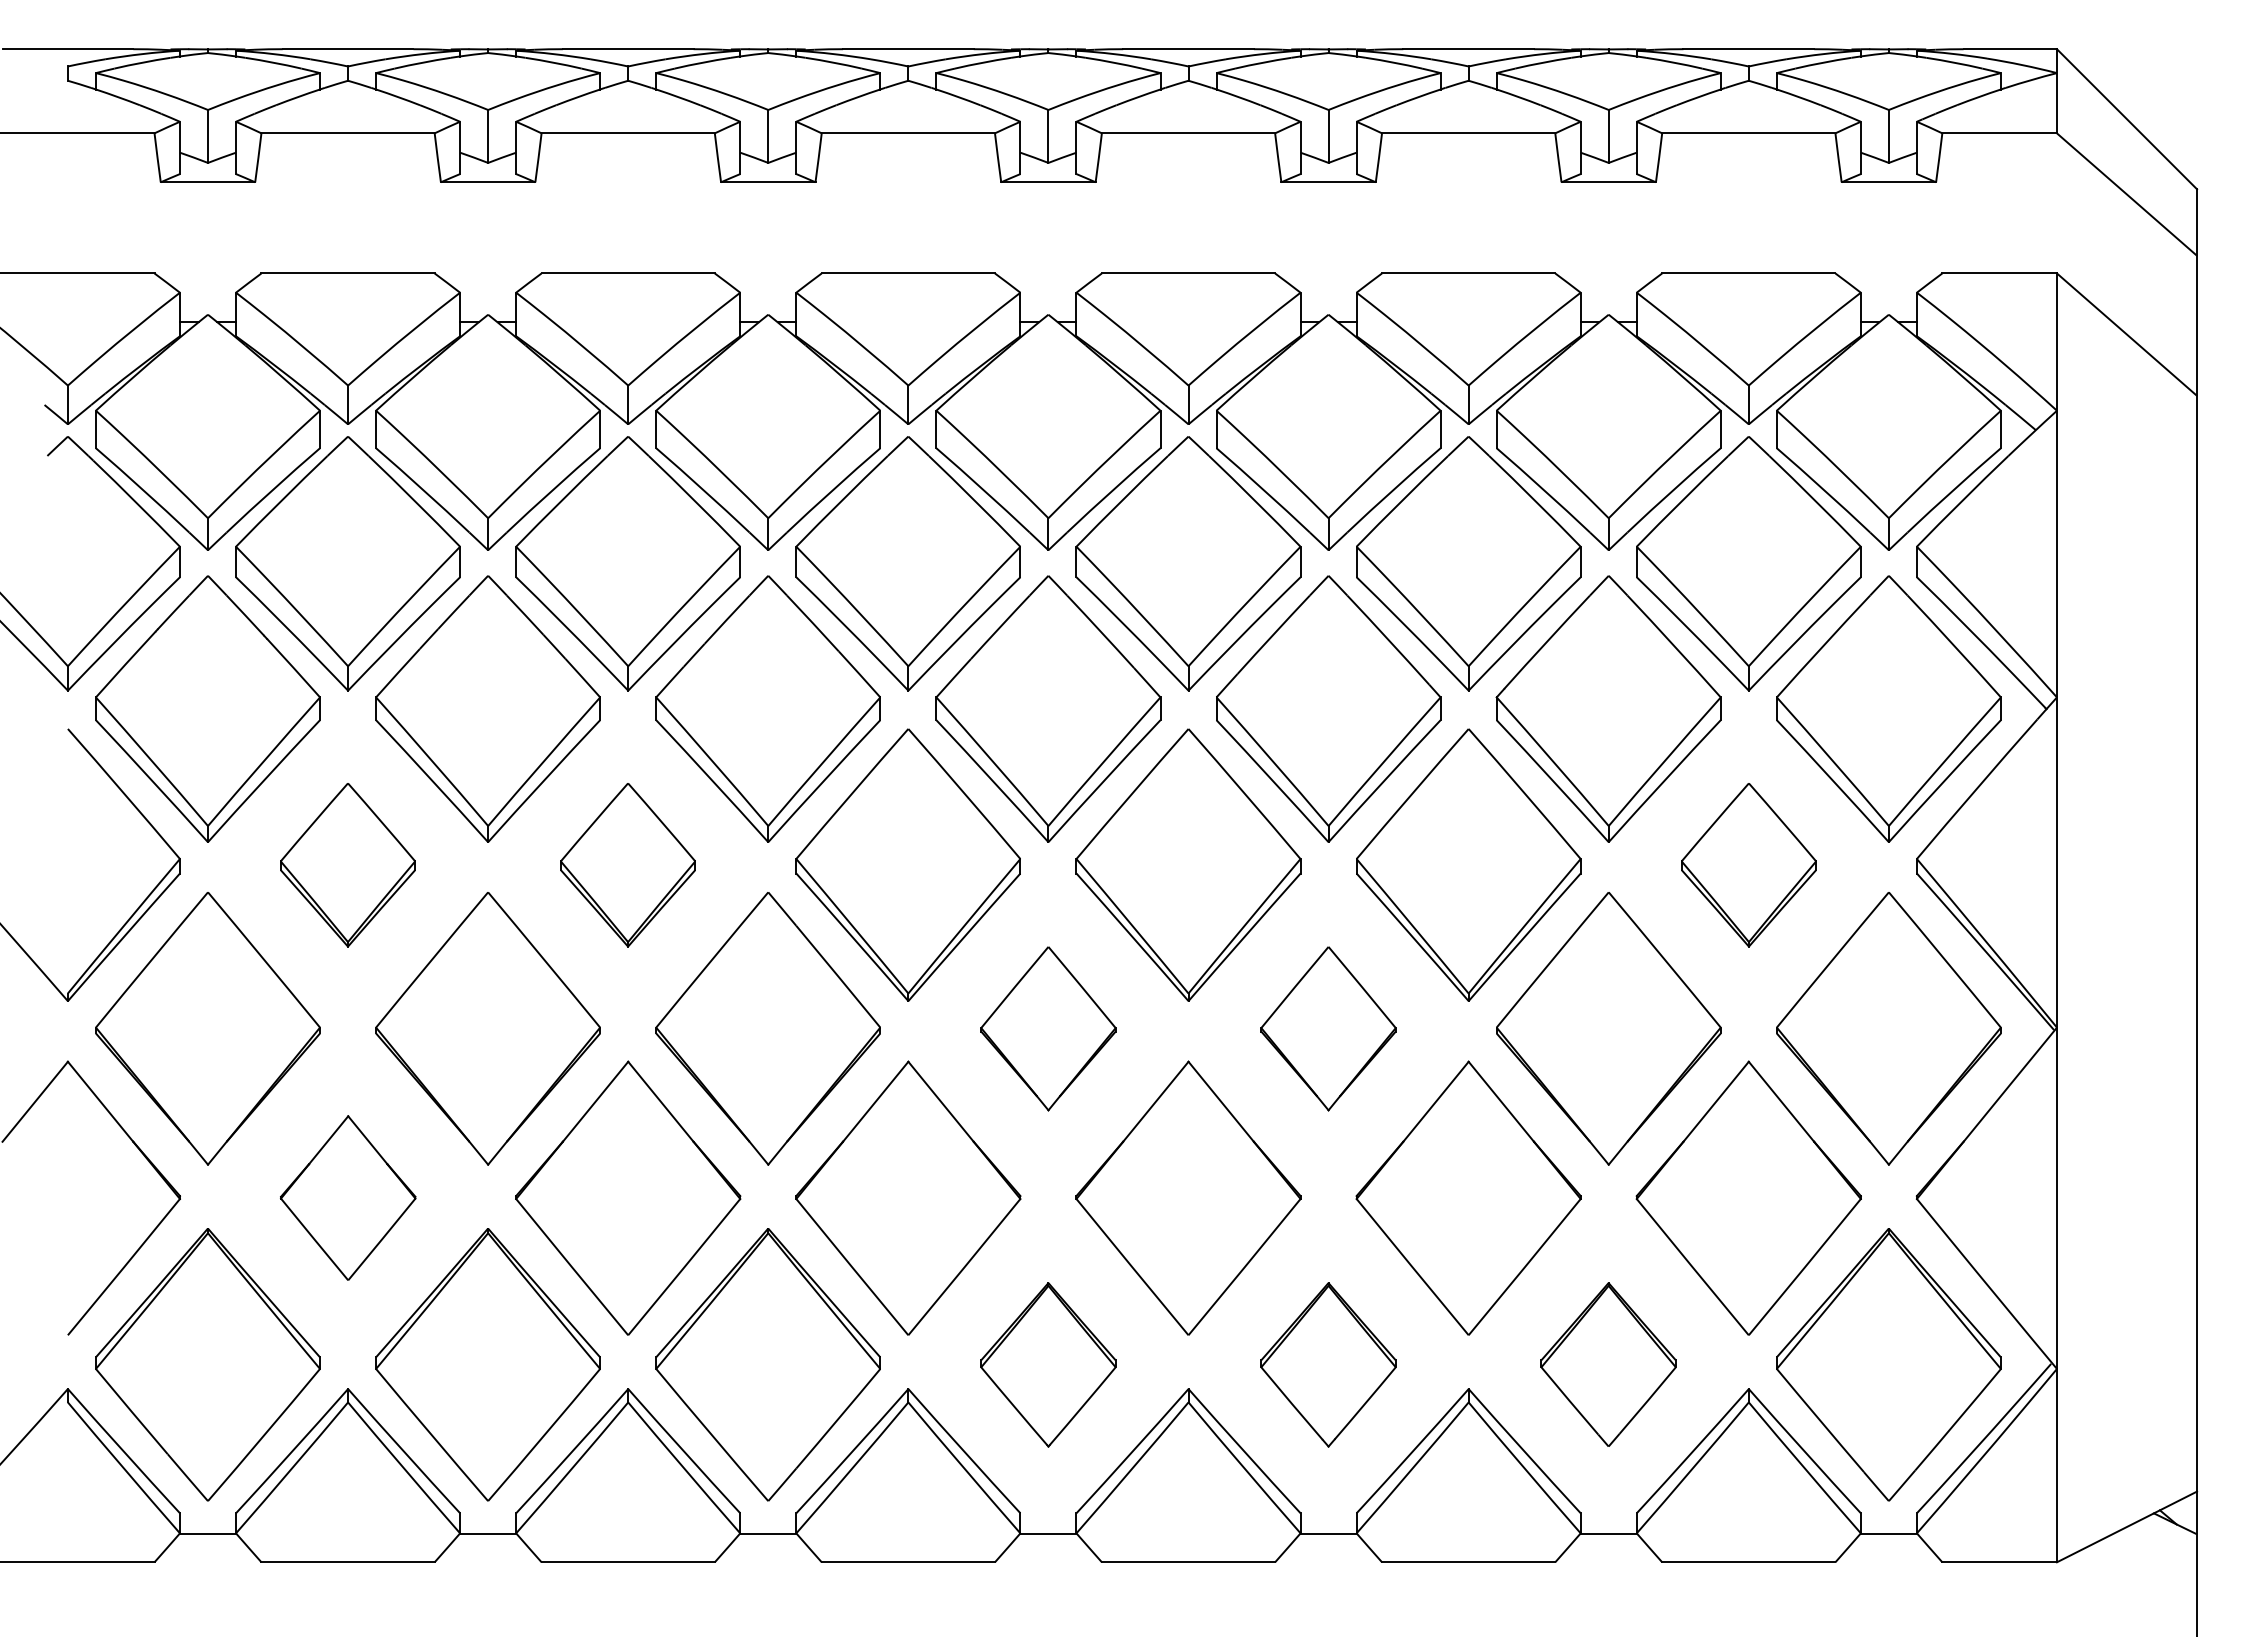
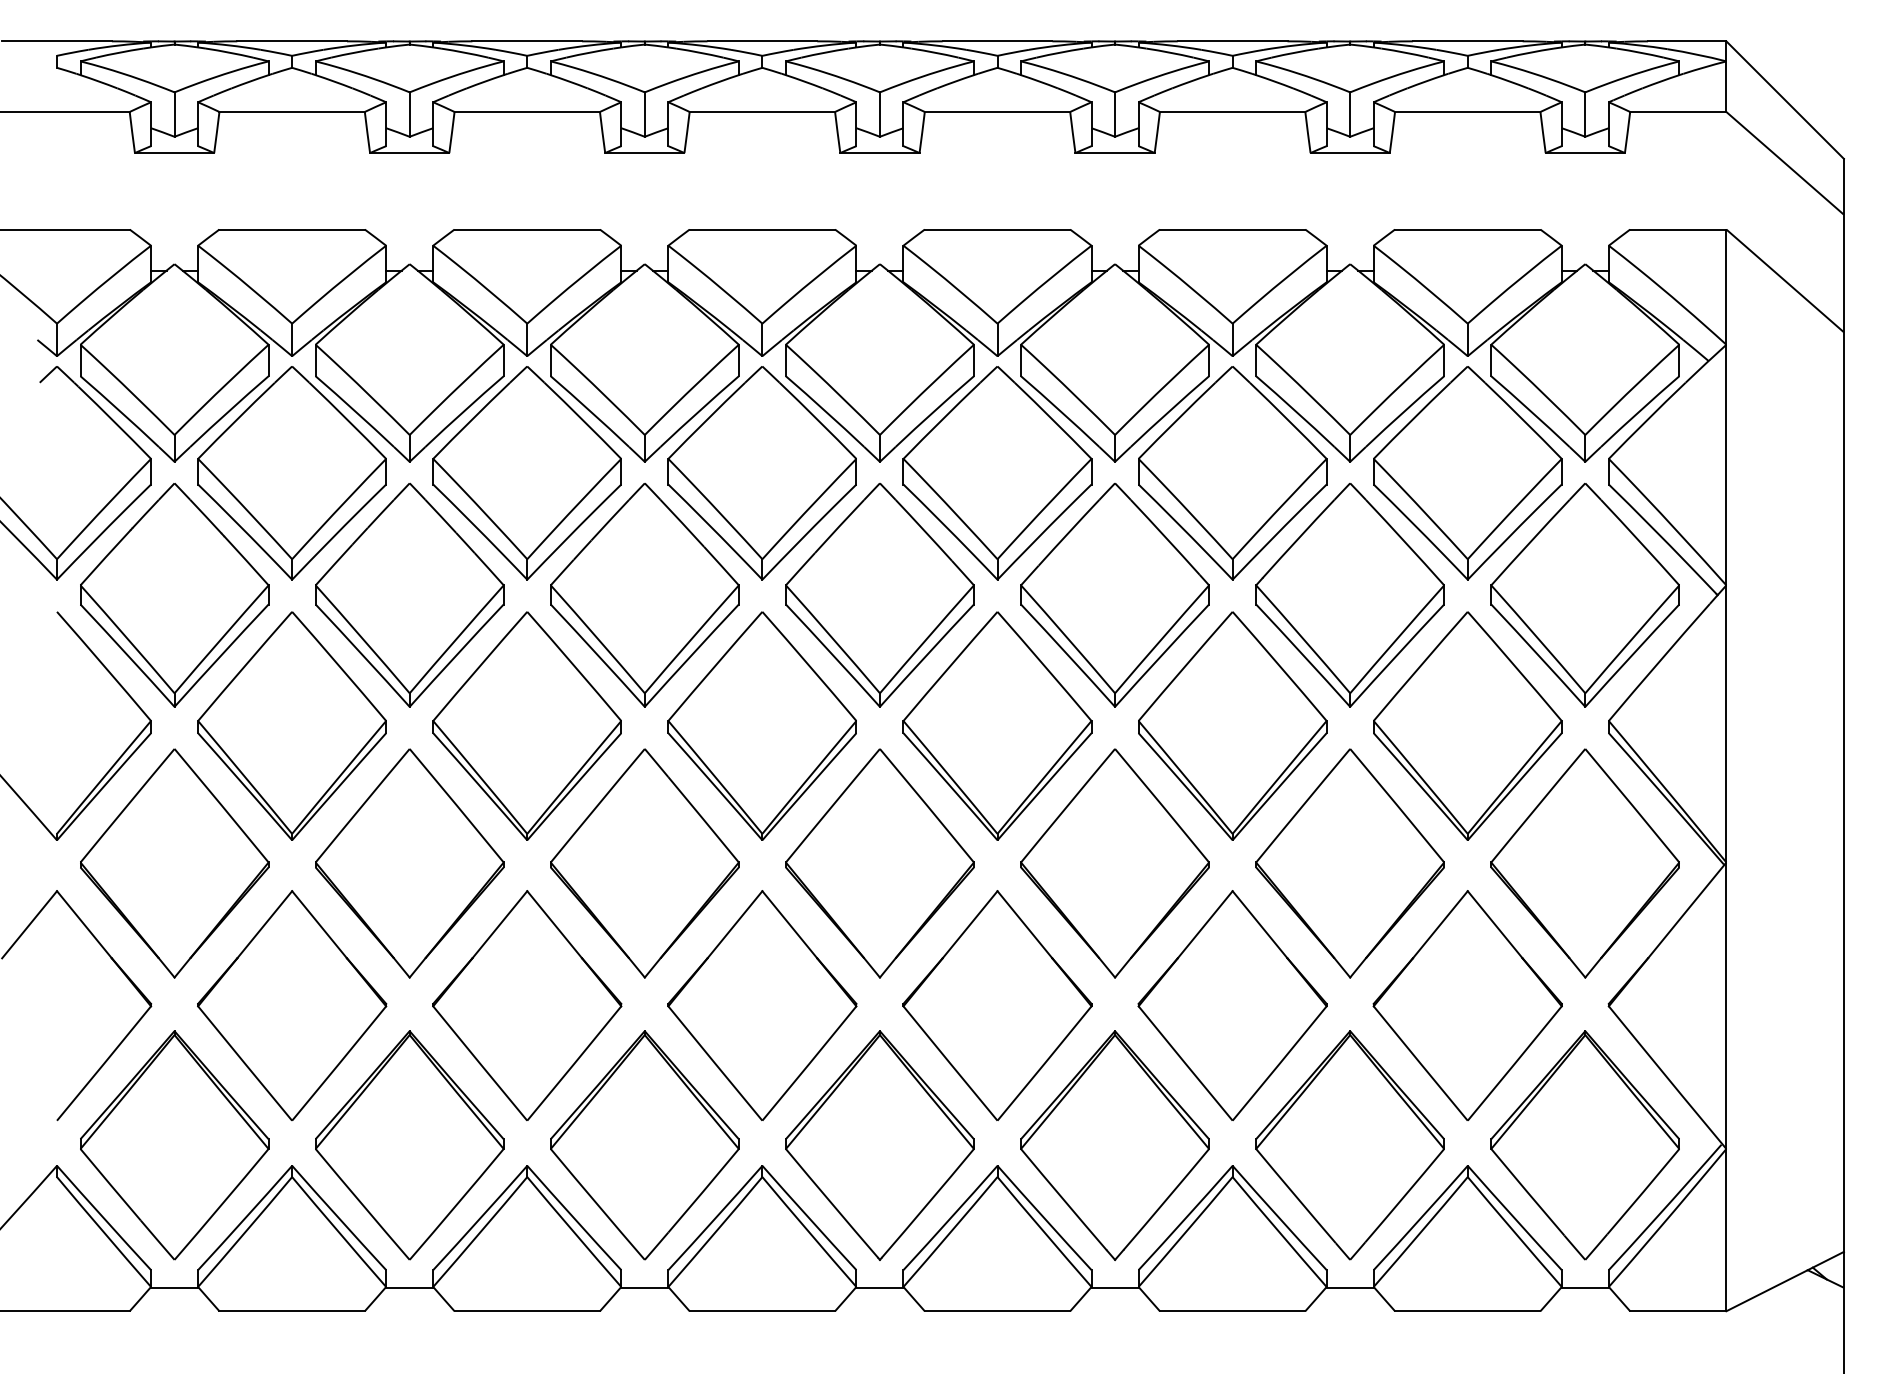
part: (347, 864) -> (291, 725), size x1.67
part: (627, 864) -> (526, 725), size x1.67
part: (1748, 864) -> (1467, 725), size x1.67
part: (1047, 1028) -> (879, 863), size x1.67
part: (1327, 1028) -> (1114, 863), size x1.67
part: (348, 1197) -> (292, 1005), size x1.67
part: (1047, 1364) -> (879, 1145), size x1.67
part: (1327, 1364) -> (1114, 1145), size x1.67
part: (1607, 1364) -> (1349, 1145), size x1.67

